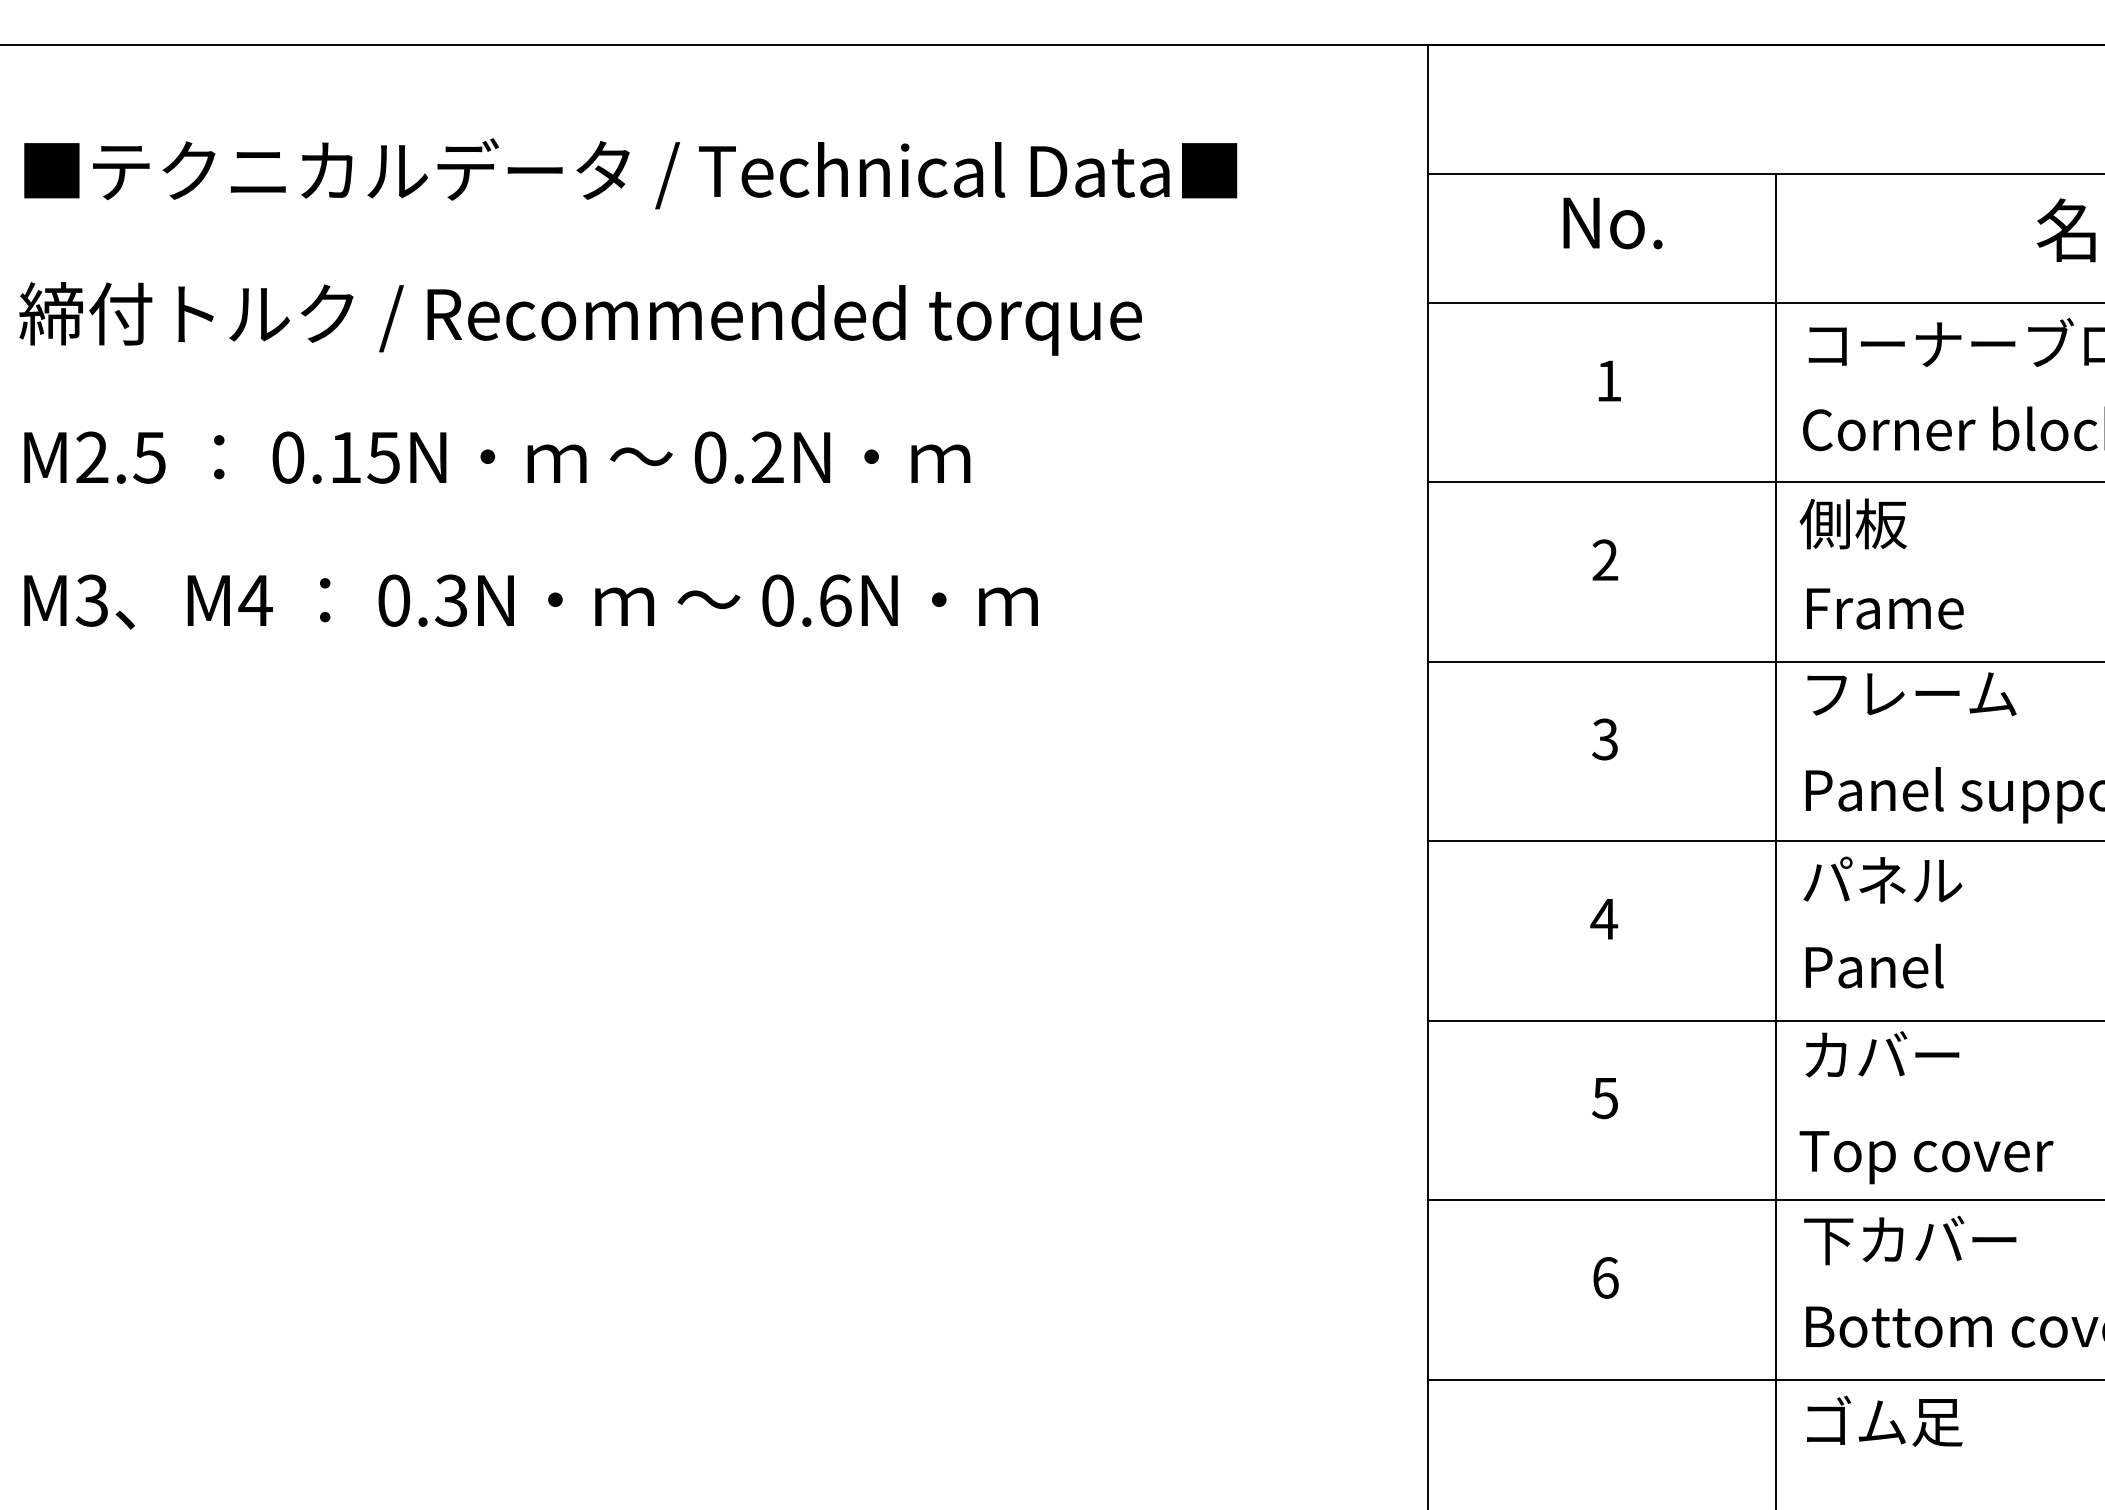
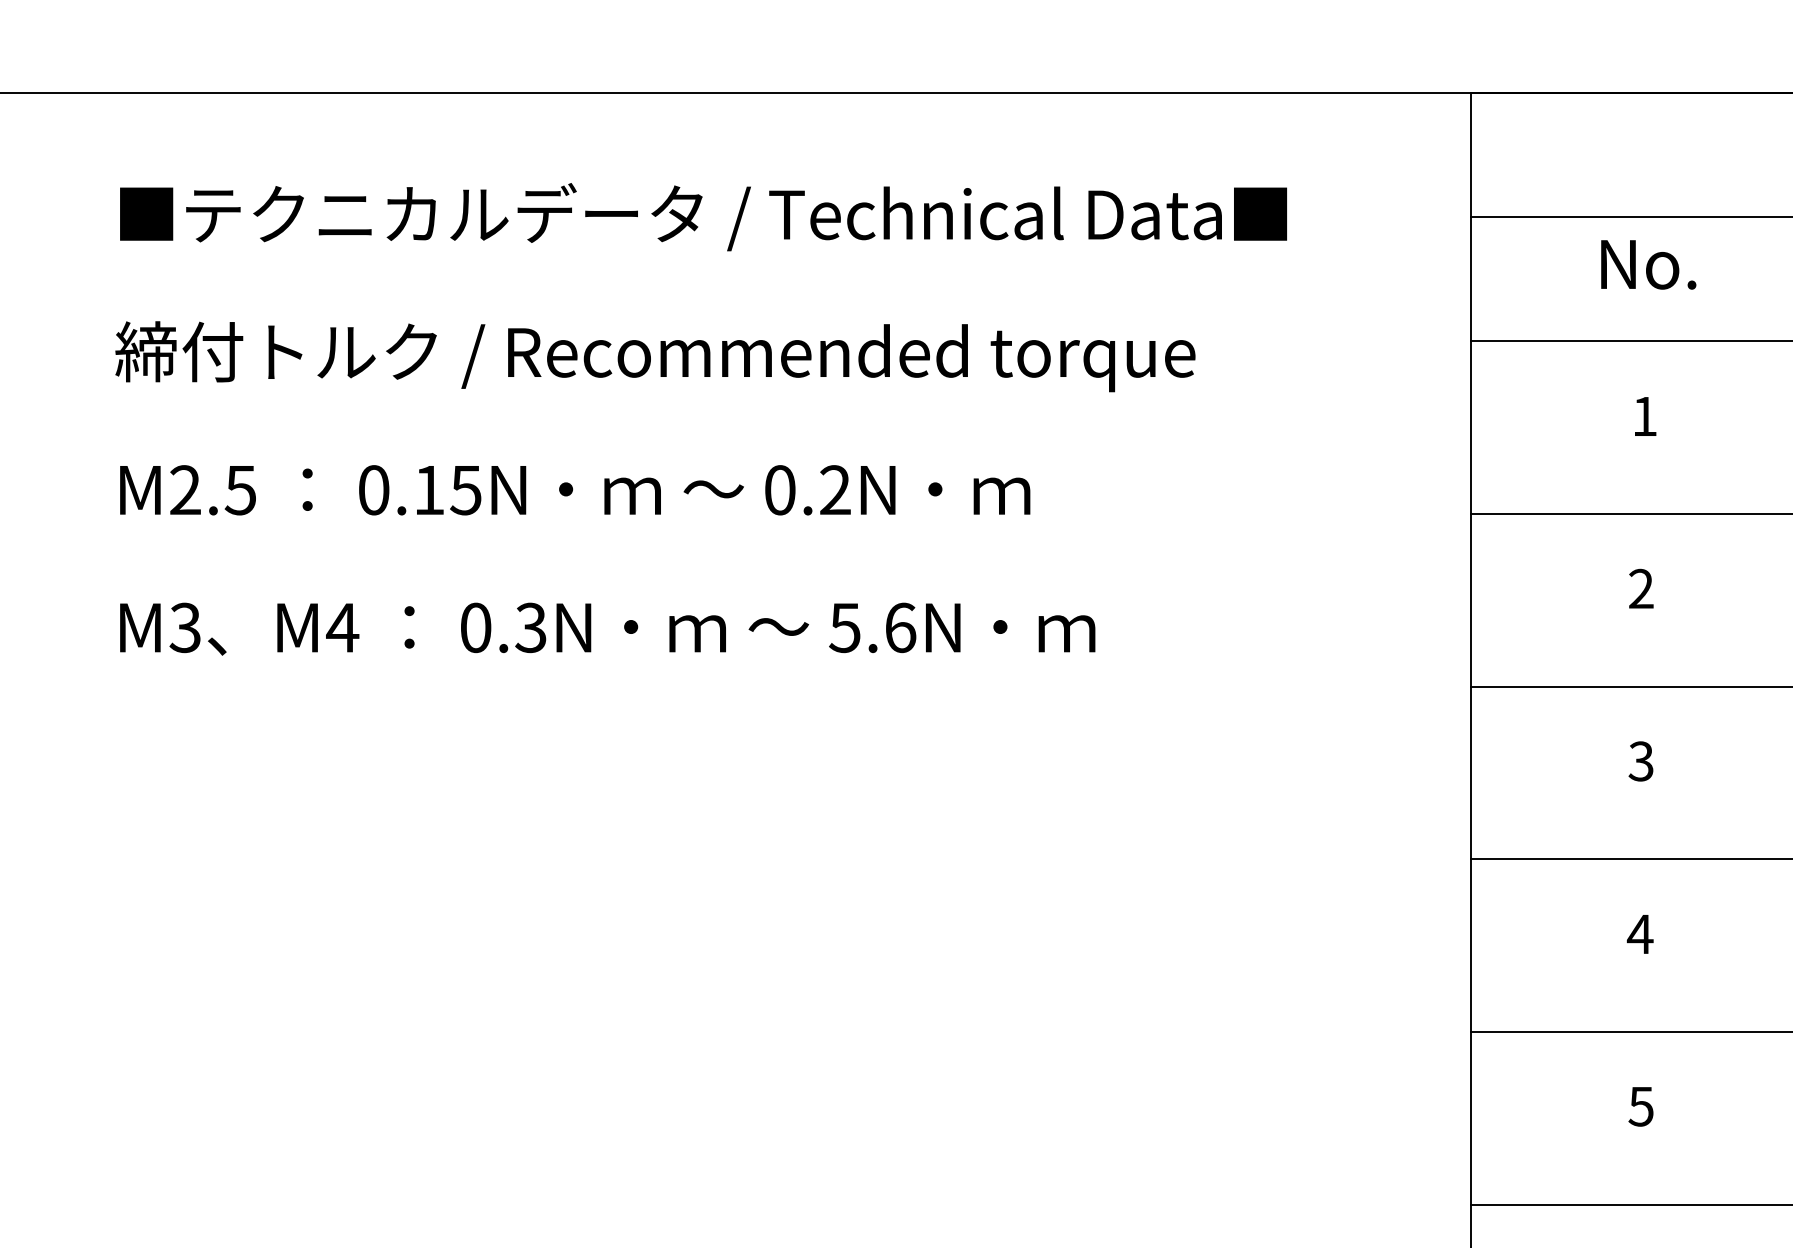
text: (777, 600) -> (844, 627), 0.6N -> 5.6N

